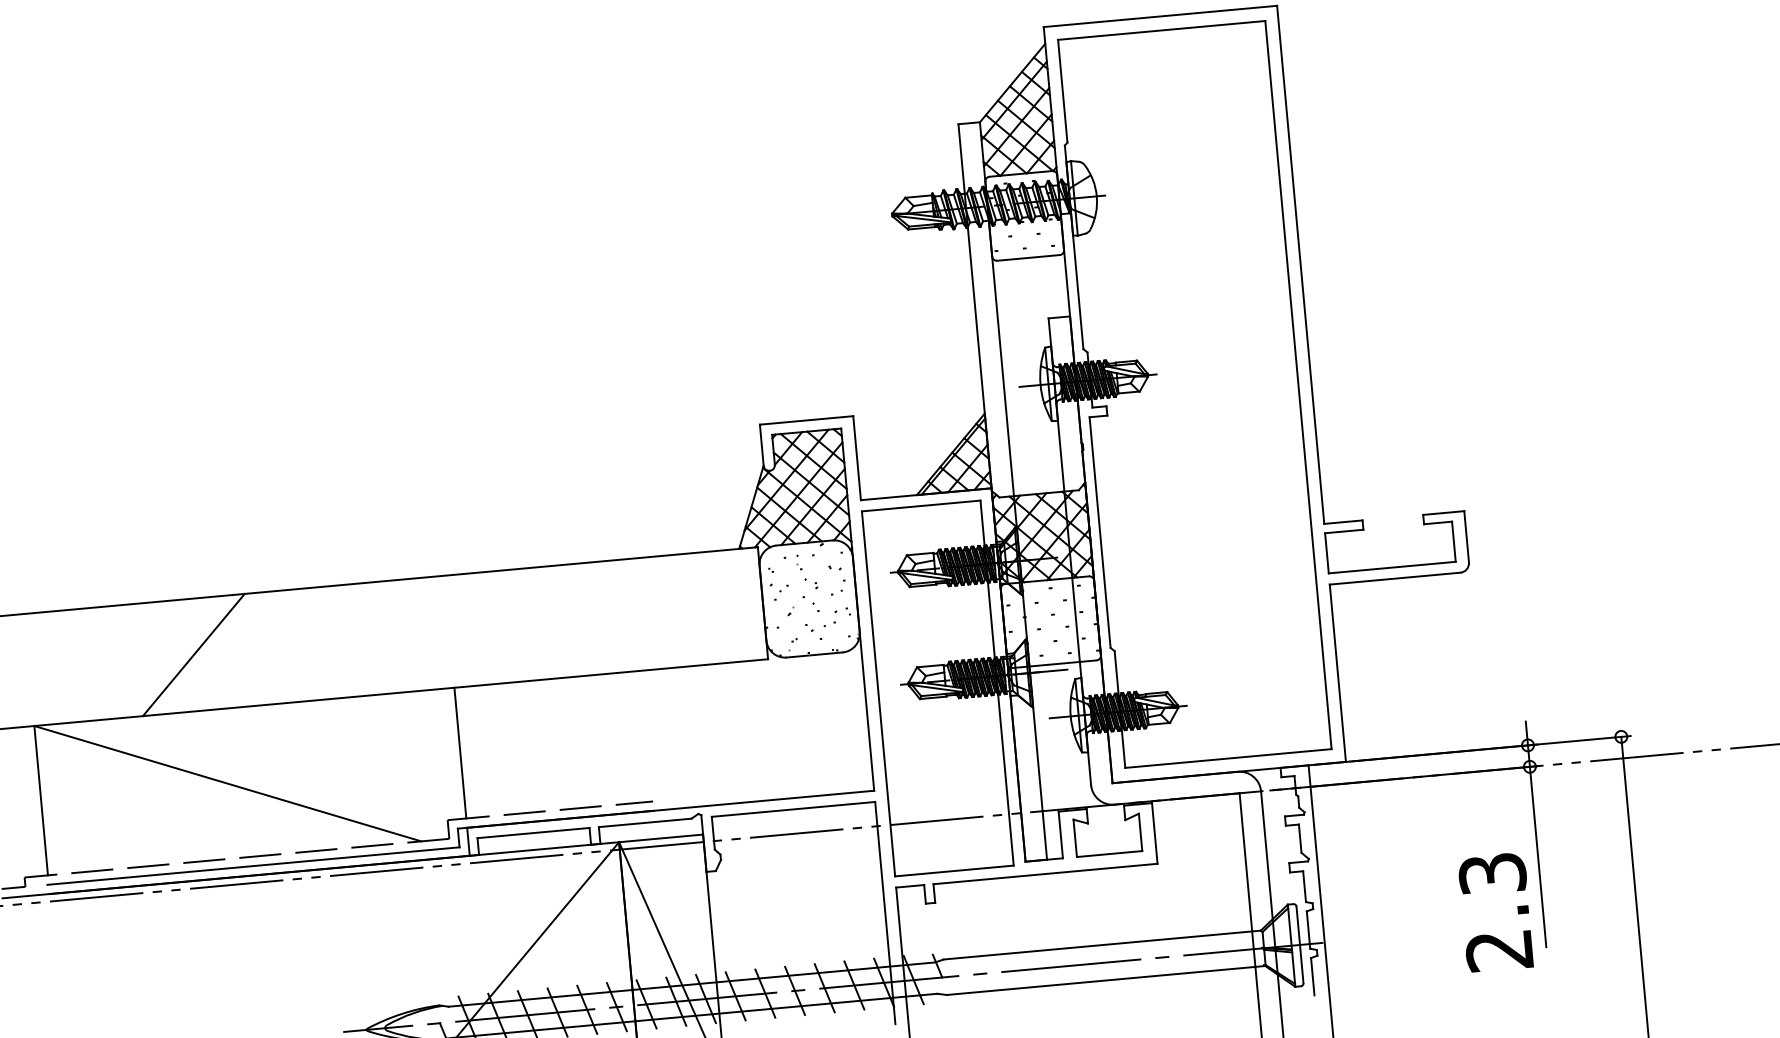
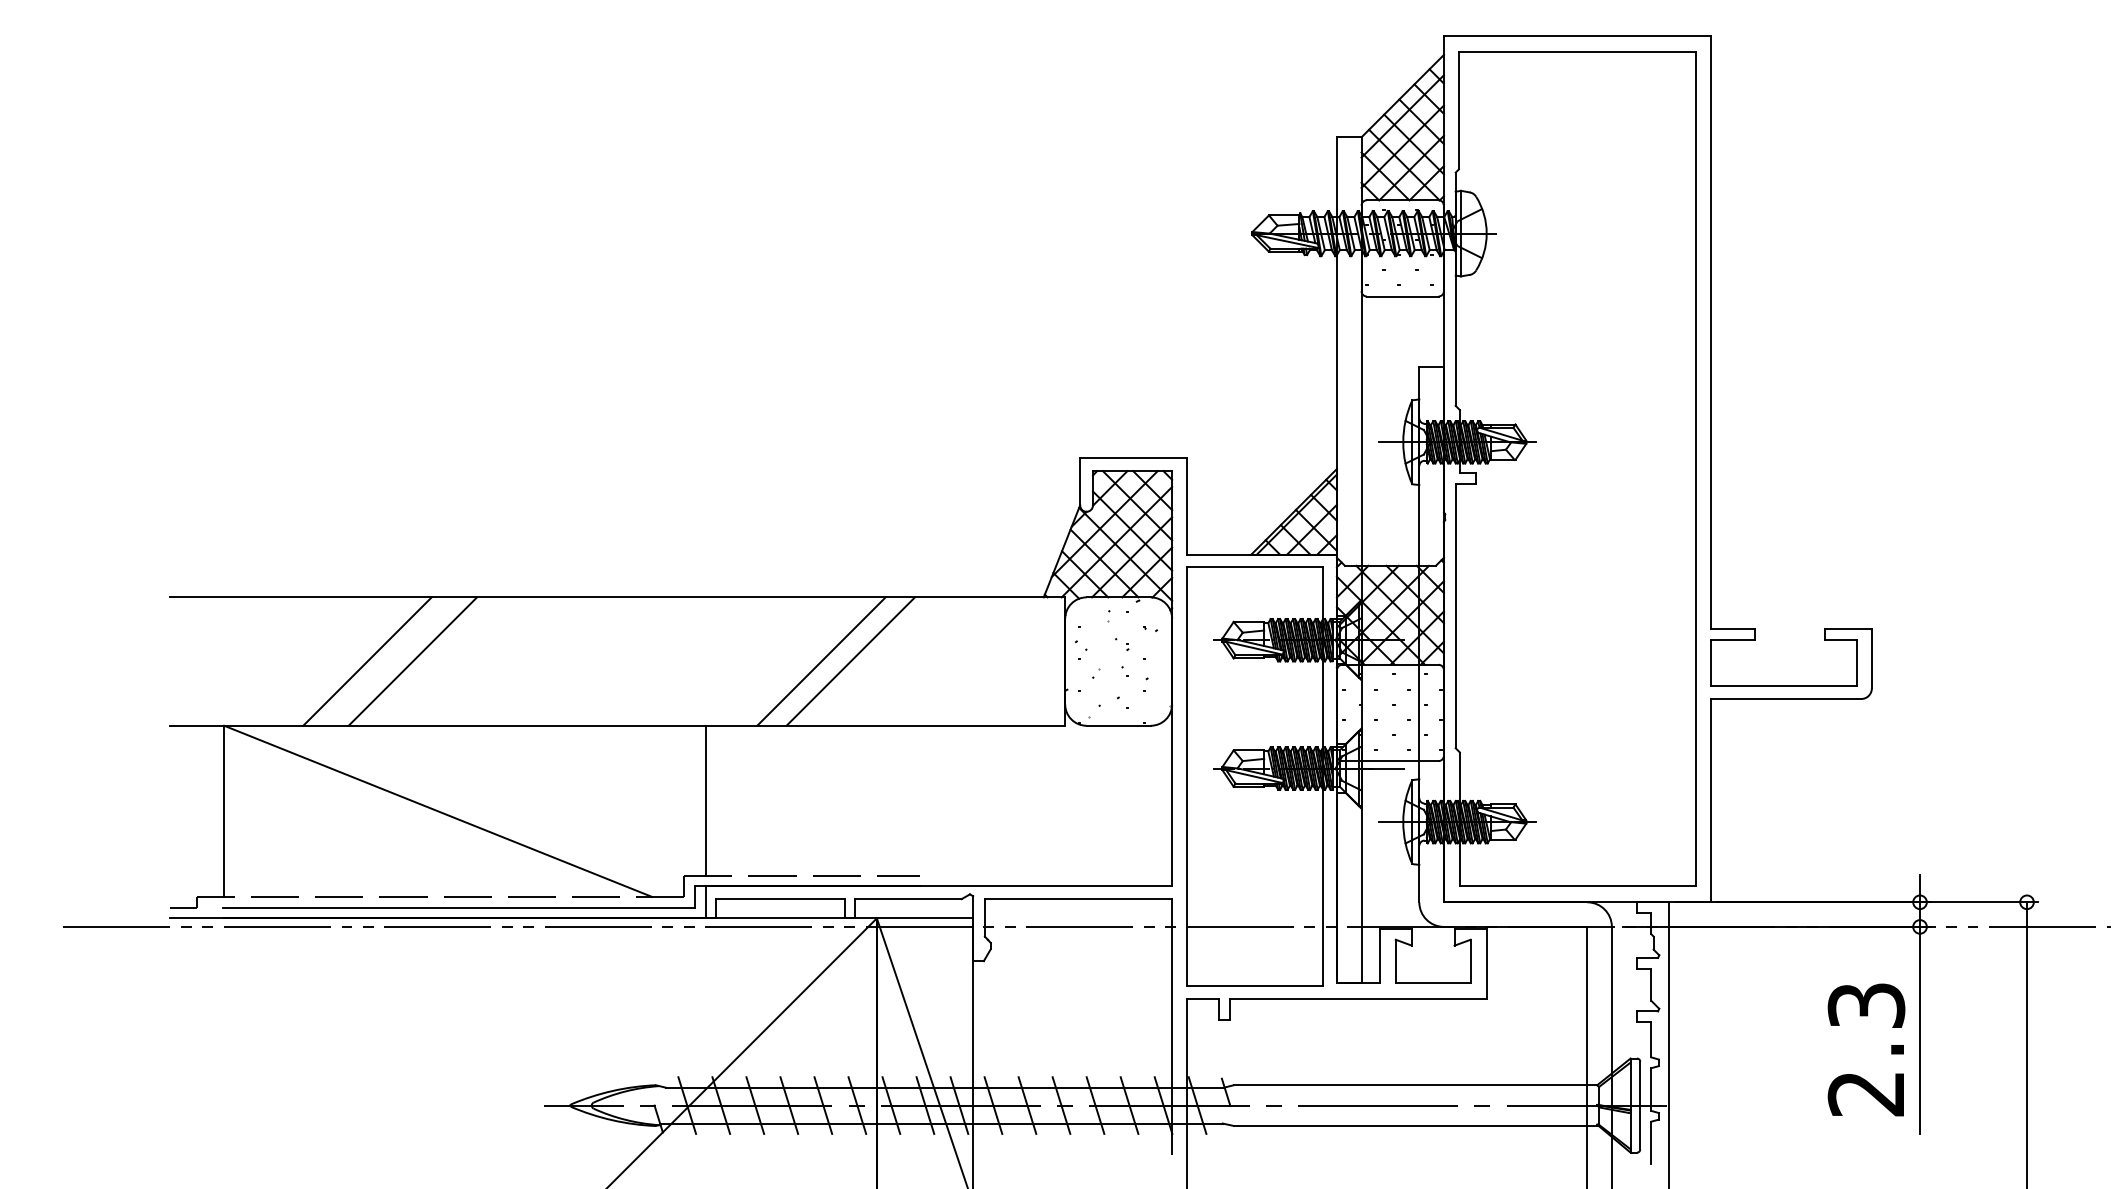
line: (575, 620) -> (850, 661), added
line: (550, 622) -> (821, 661), added
line: (154, 658) -> (367, 661), added
text: (1496, 912) -> (1866, 1049), moved

